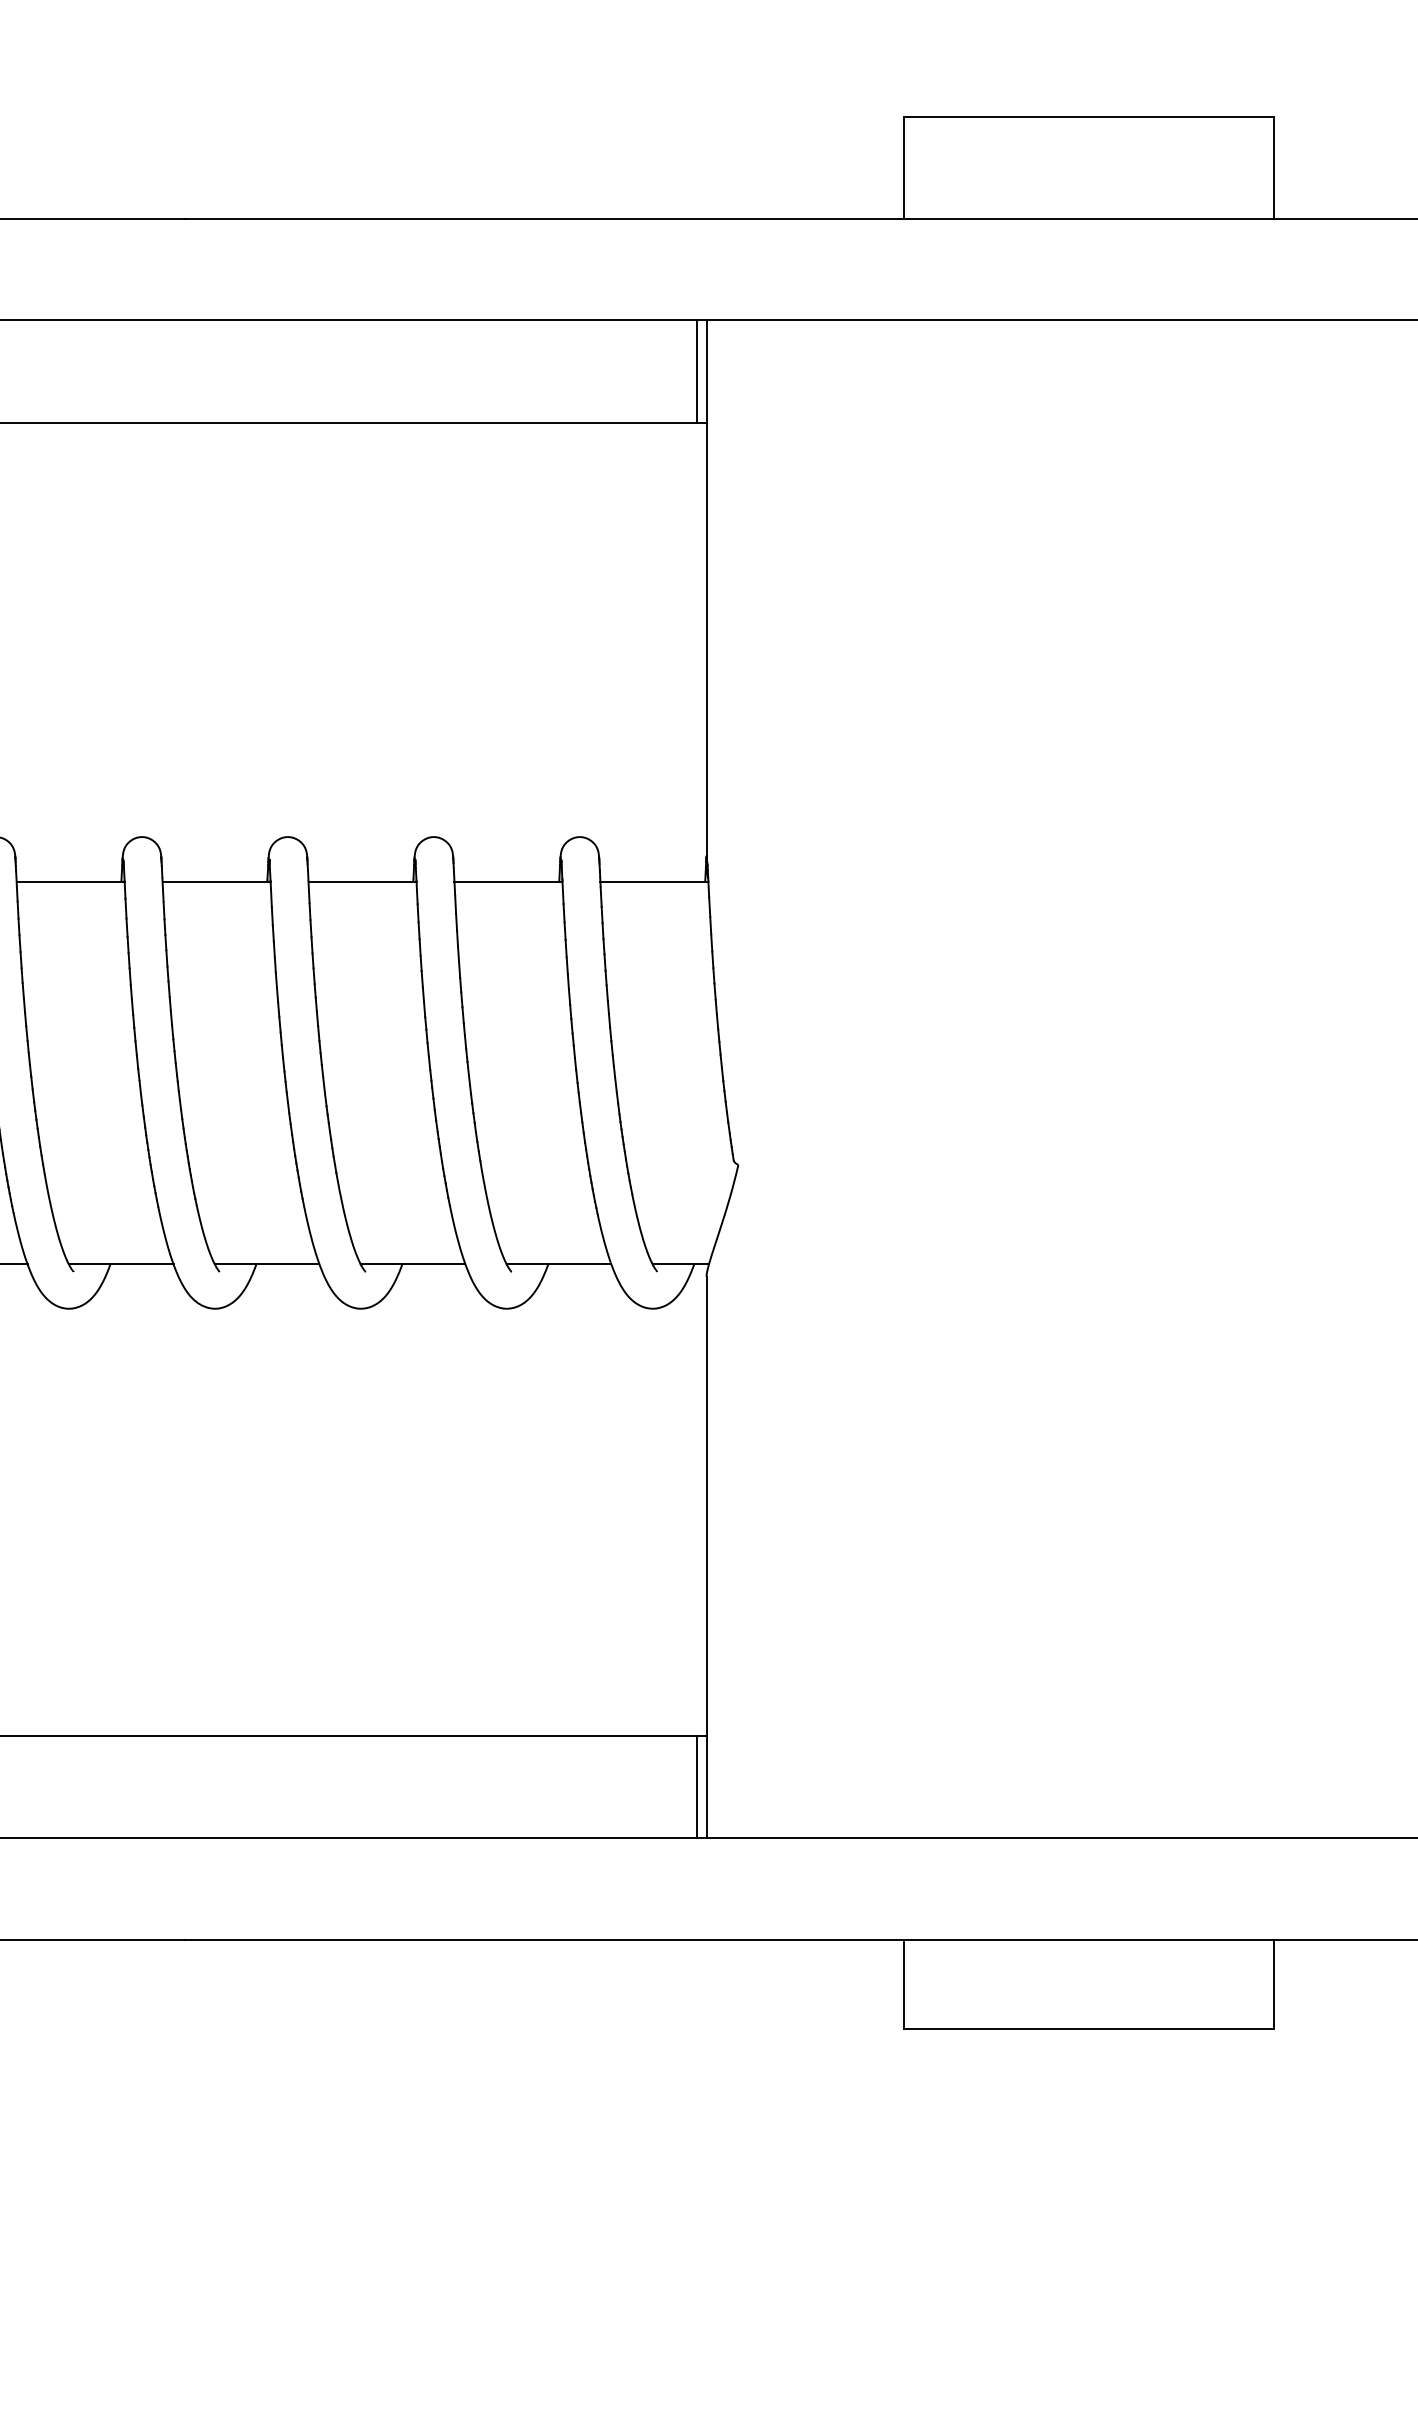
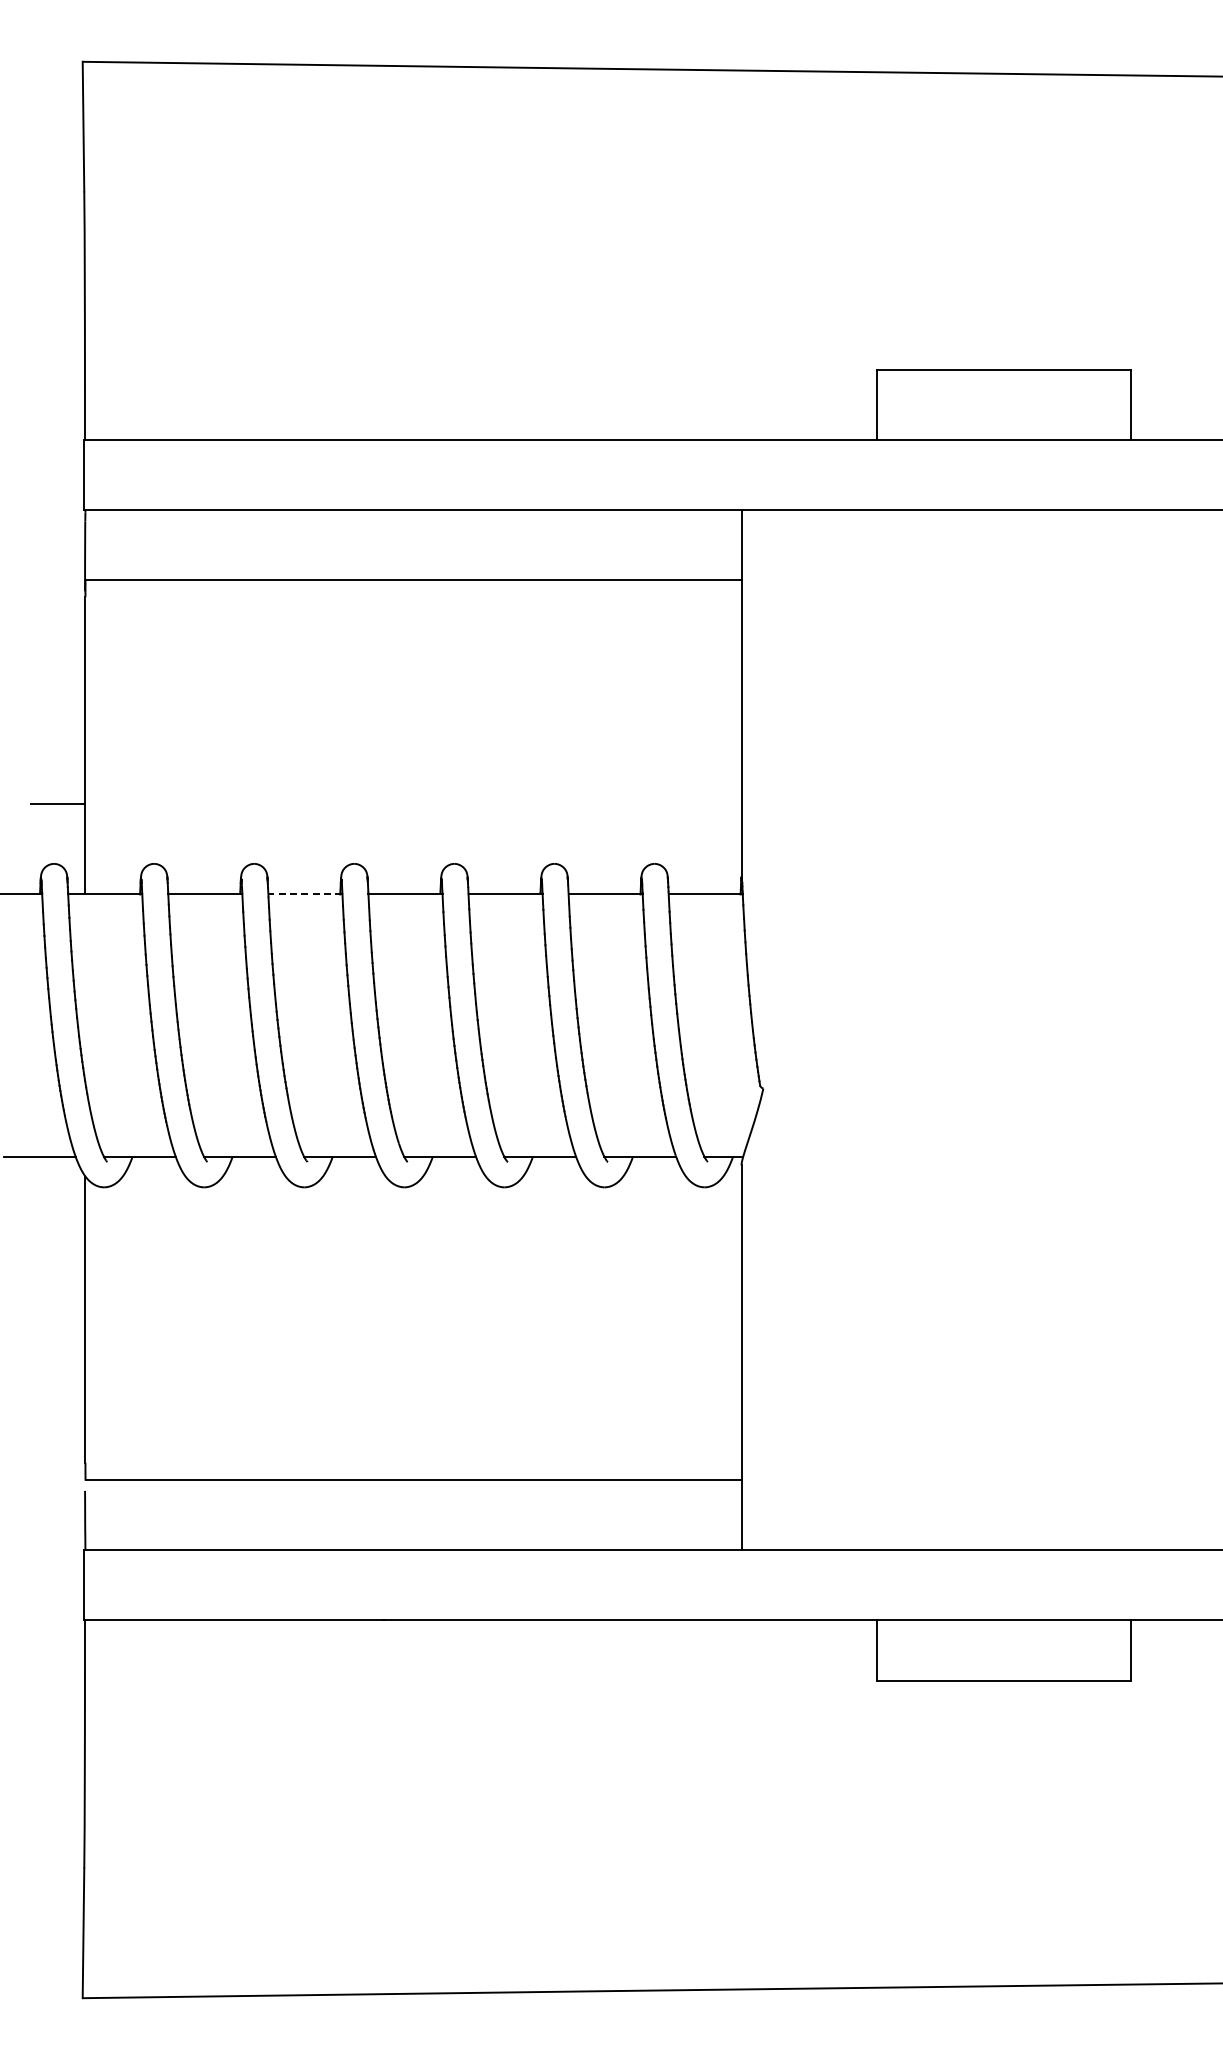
line: (697, 371) -> (735, 544), removed
line: (69, 881) -> (304, 894), solid -> dashed
line: (697, 1787) -> (735, 1515), removed

